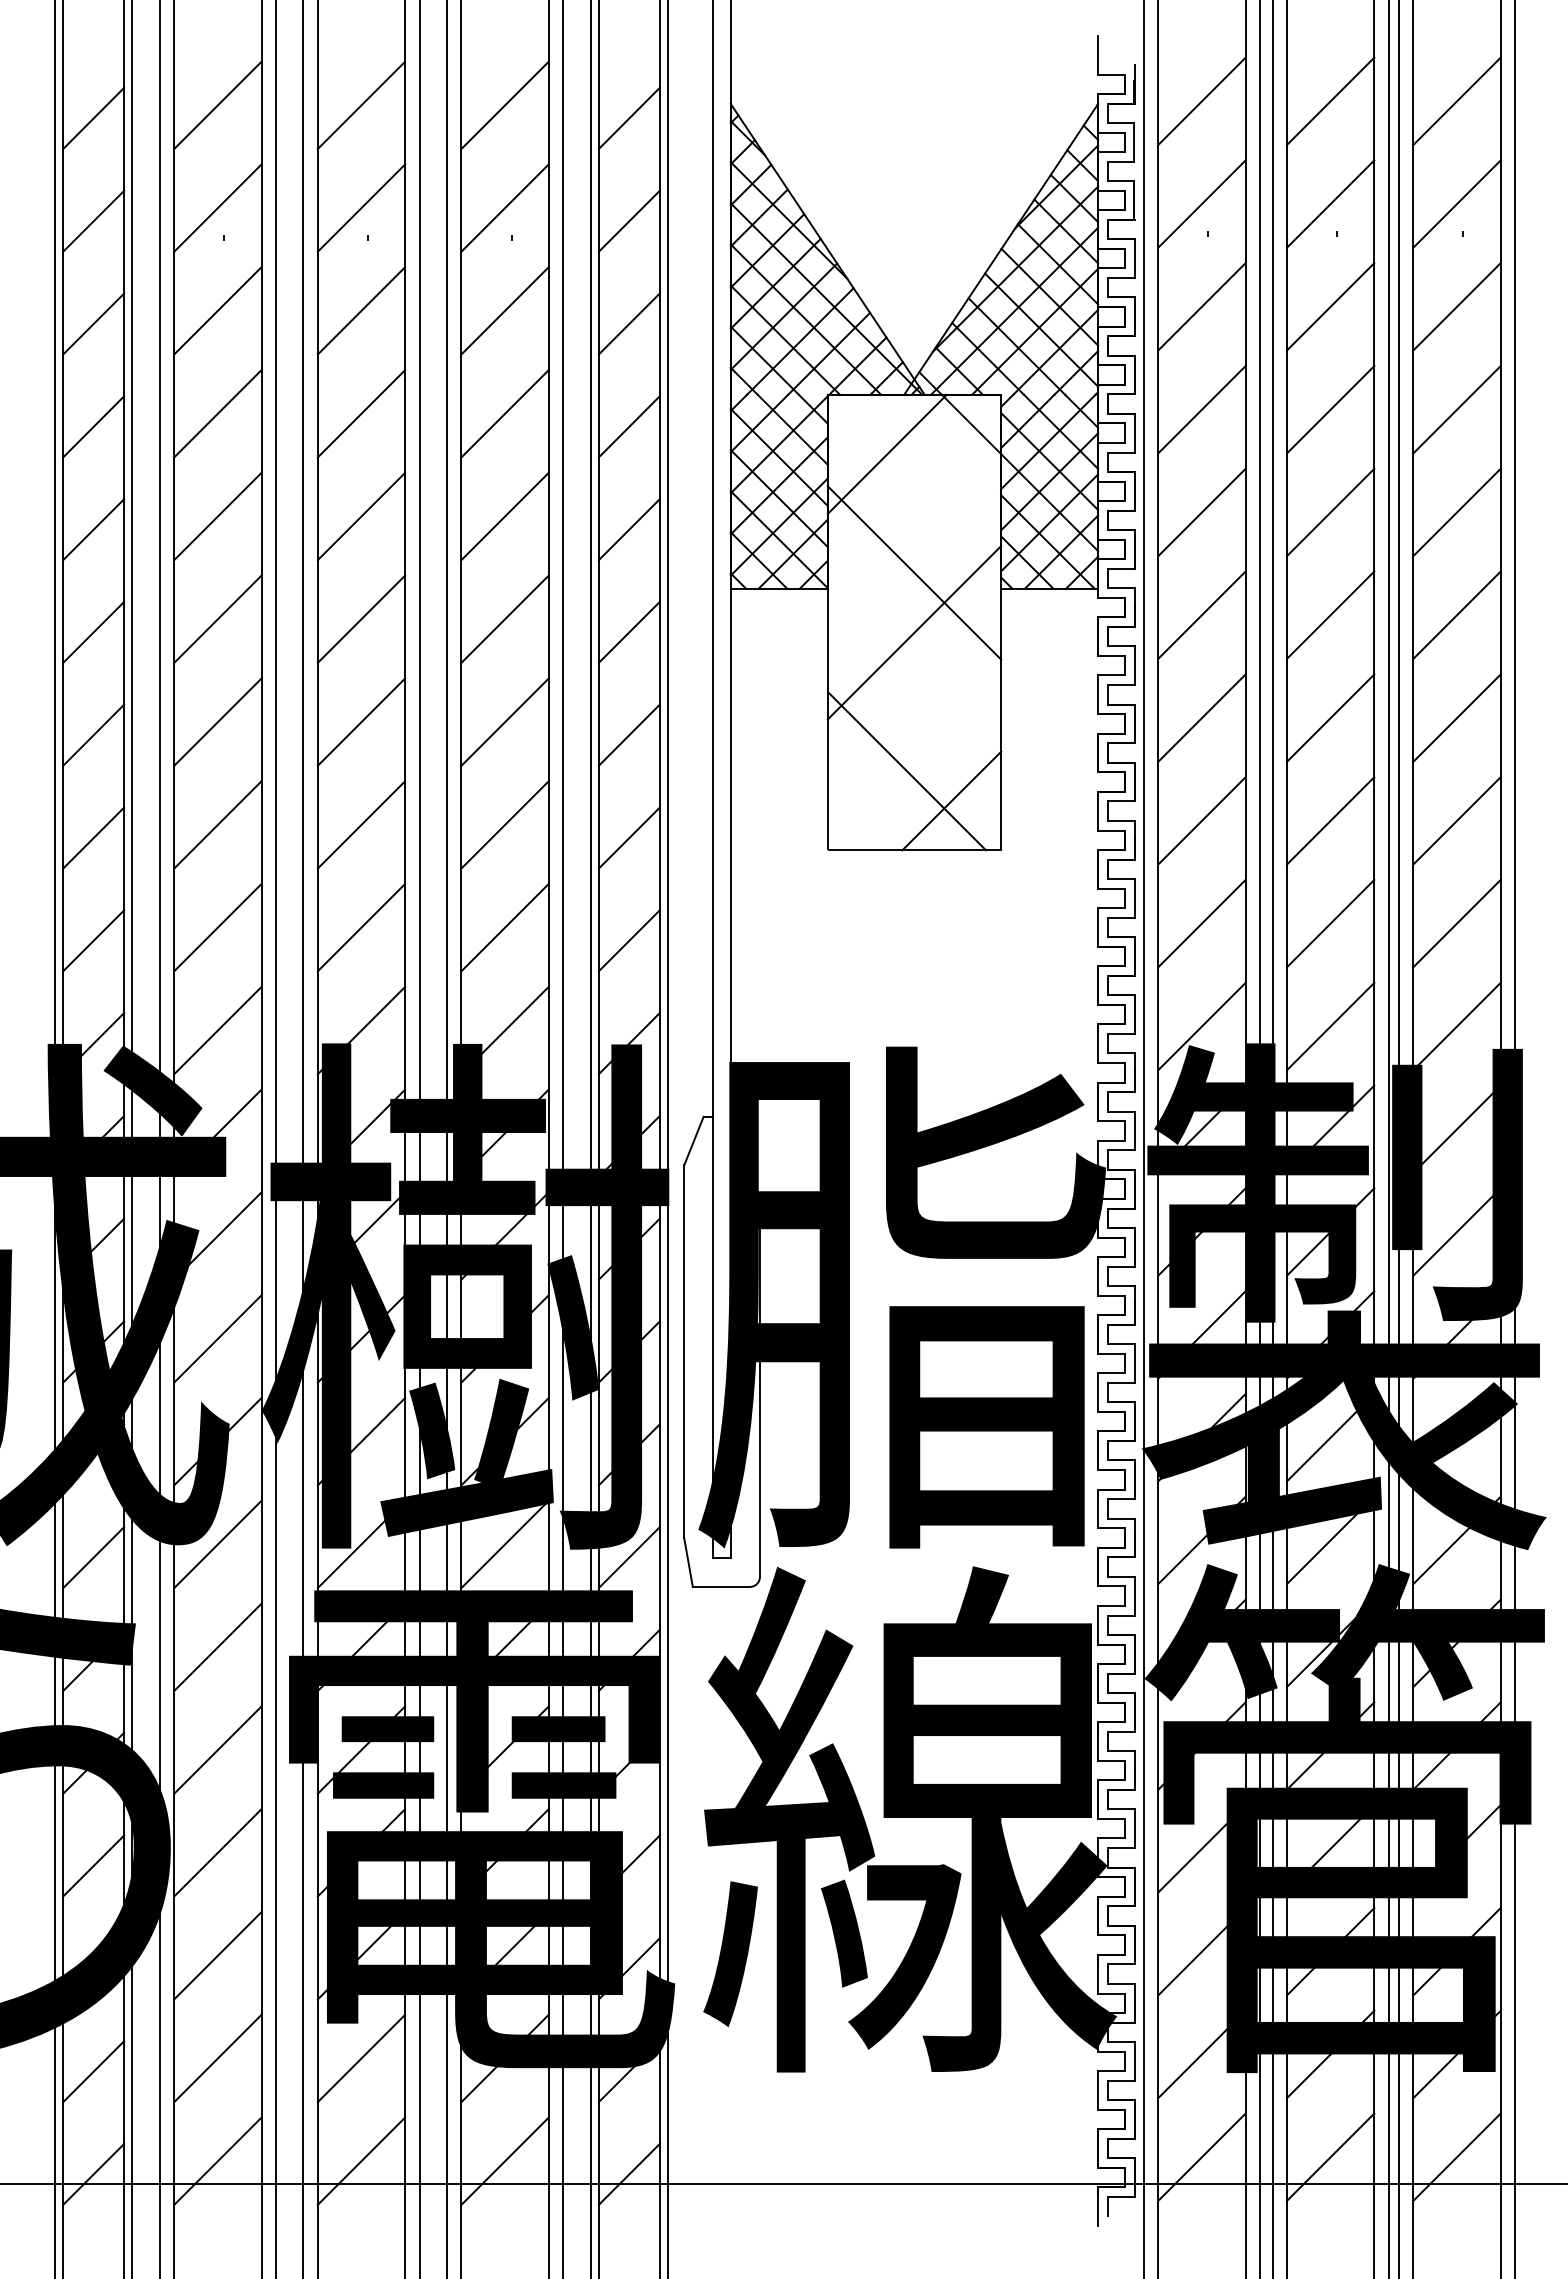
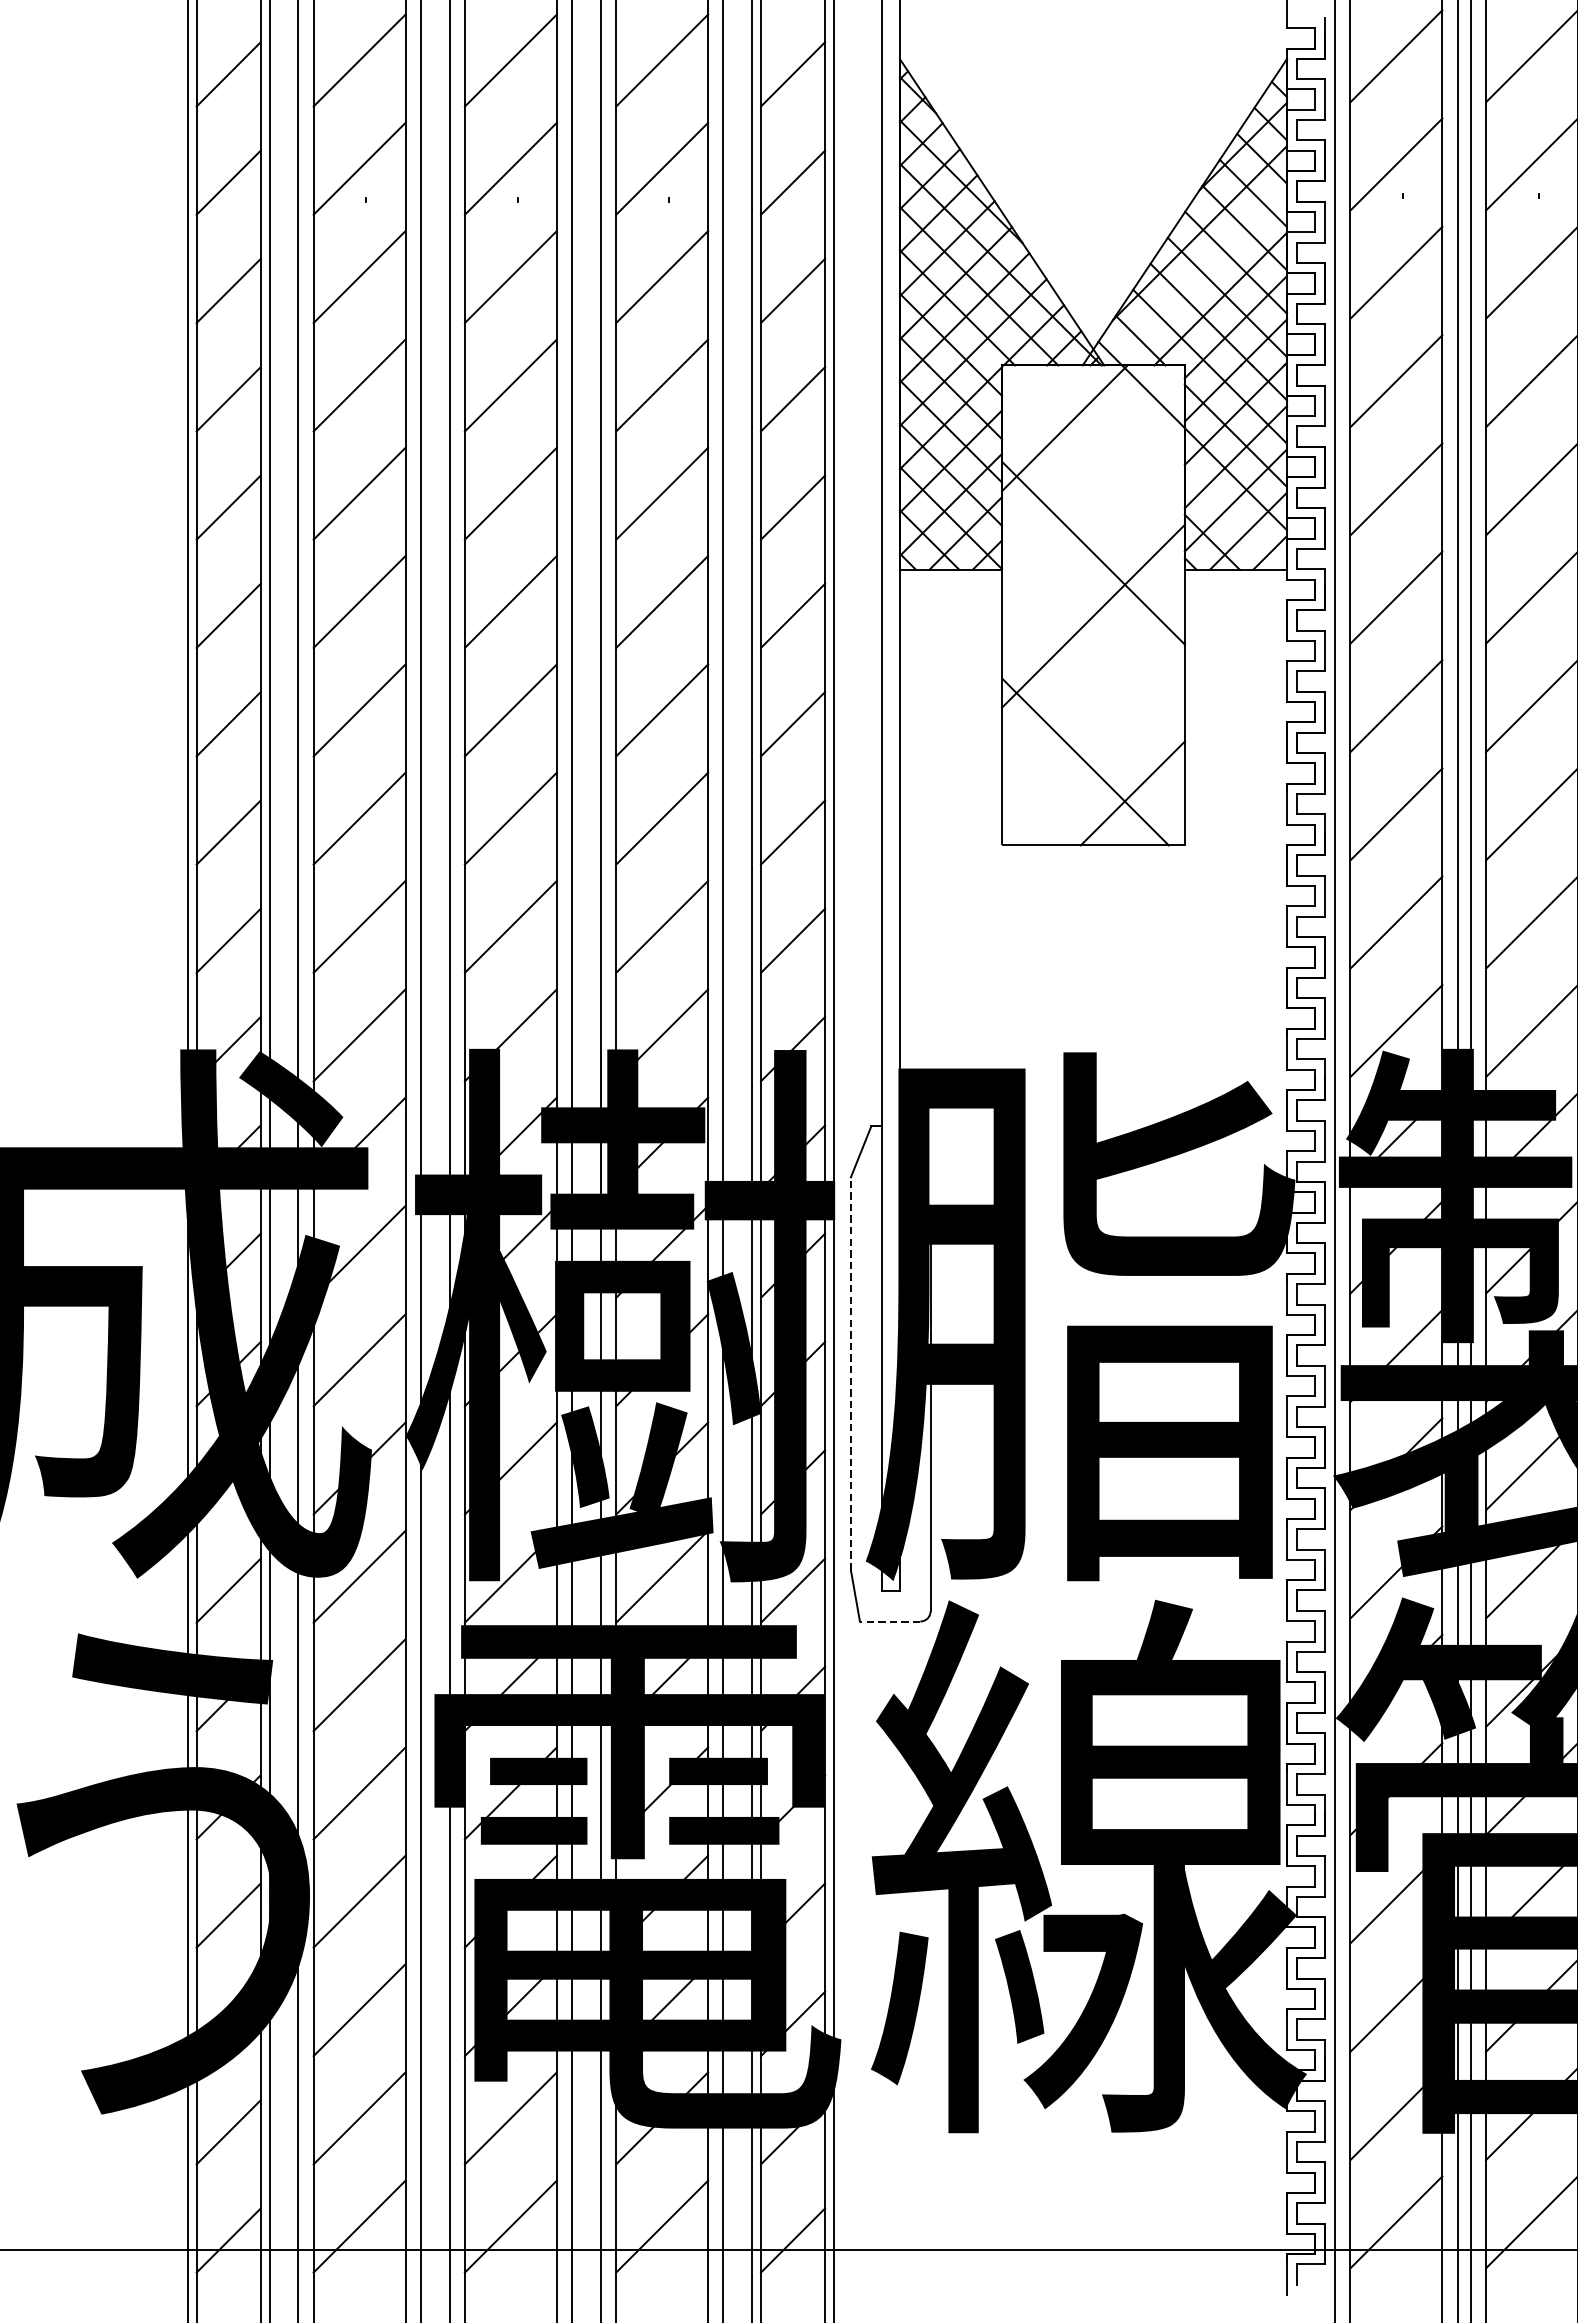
line: (1014, 310) -> (1198, 276), removed
line: (1047, 541) -> (1233, 520), removed
line: (684, 1351) -> (851, 1373), solid -> dashed
line: (721, 1586) -> (890, 1621), solid -> dashed

